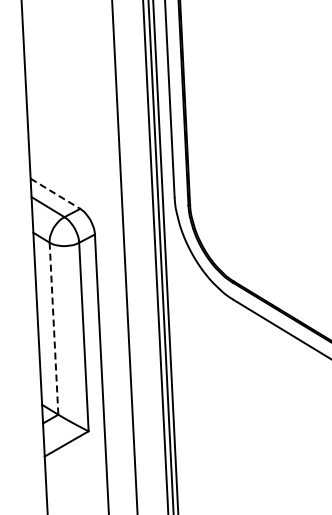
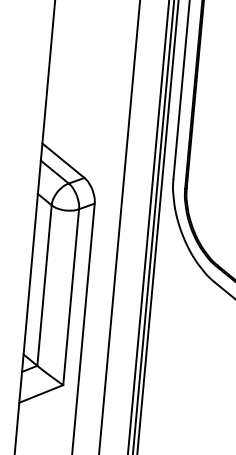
line: (55, 194) -> (63, 161), dashed -> solid
line: (54, 329) -> (44, 286), dashed -> solid

